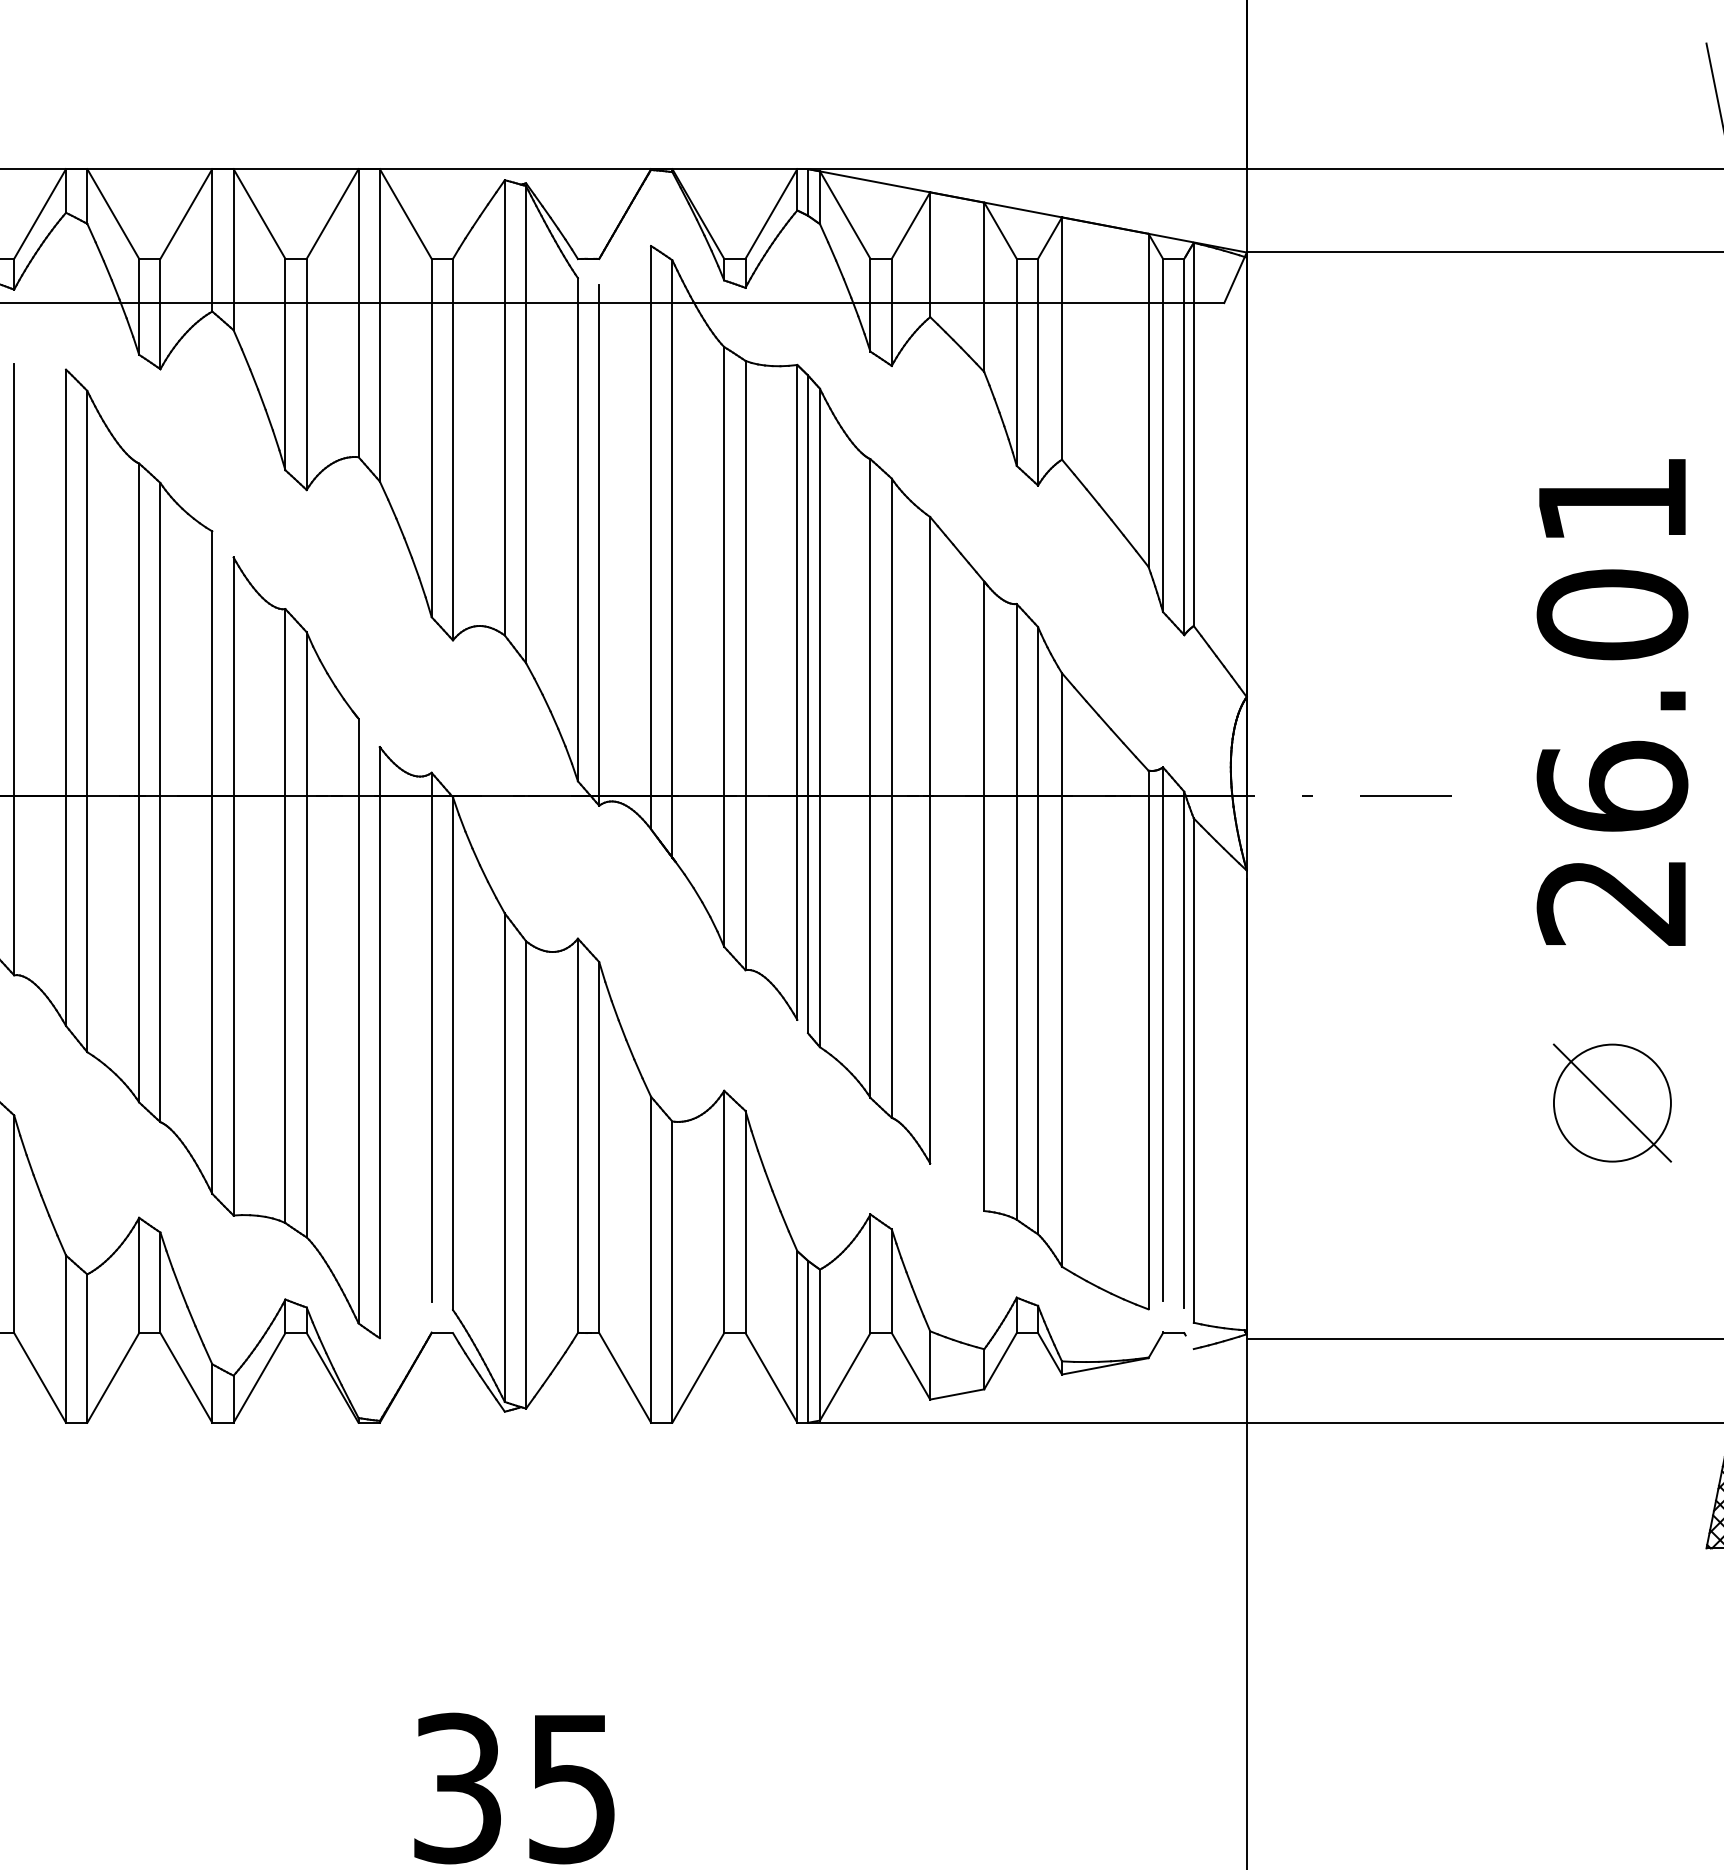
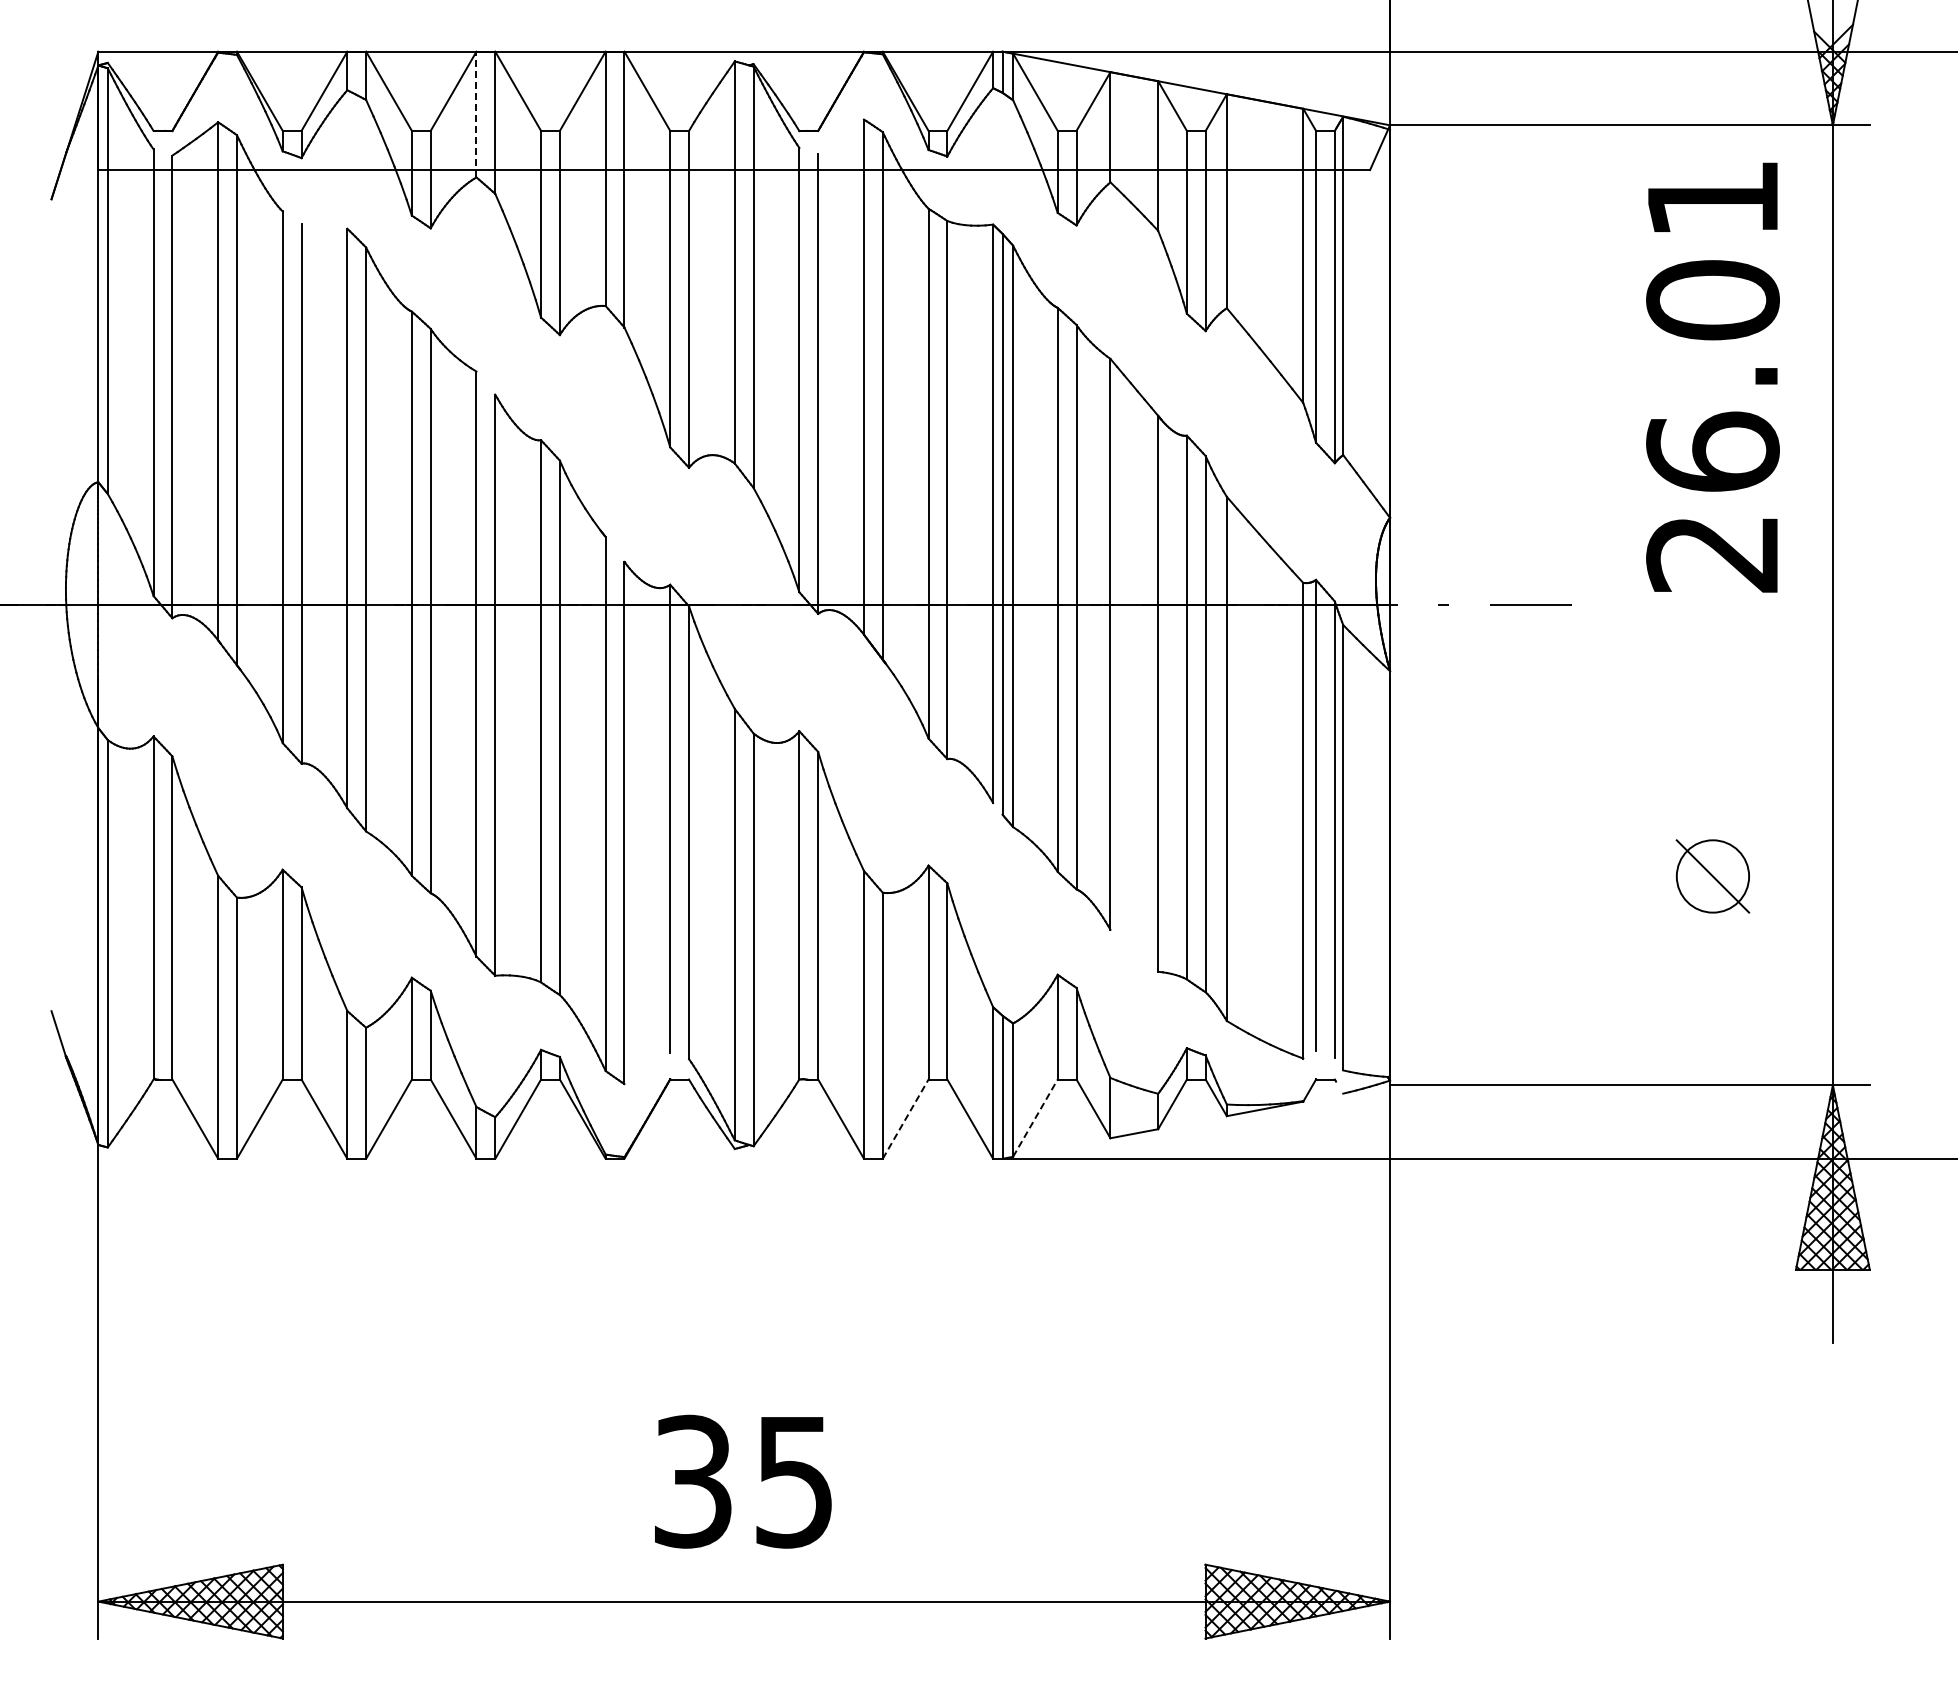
line: (212, 240) -> (476, 114), solid -> dashed
text: (1611, 702) -> (1712, 377), moved
part: (1611, 1103) -> (1712, 876), size x0.7
line: (845, 1377) -> (1035, 1118), solid -> dashed
line: (698, 1378) -> (905, 1119), solid -> dashed

